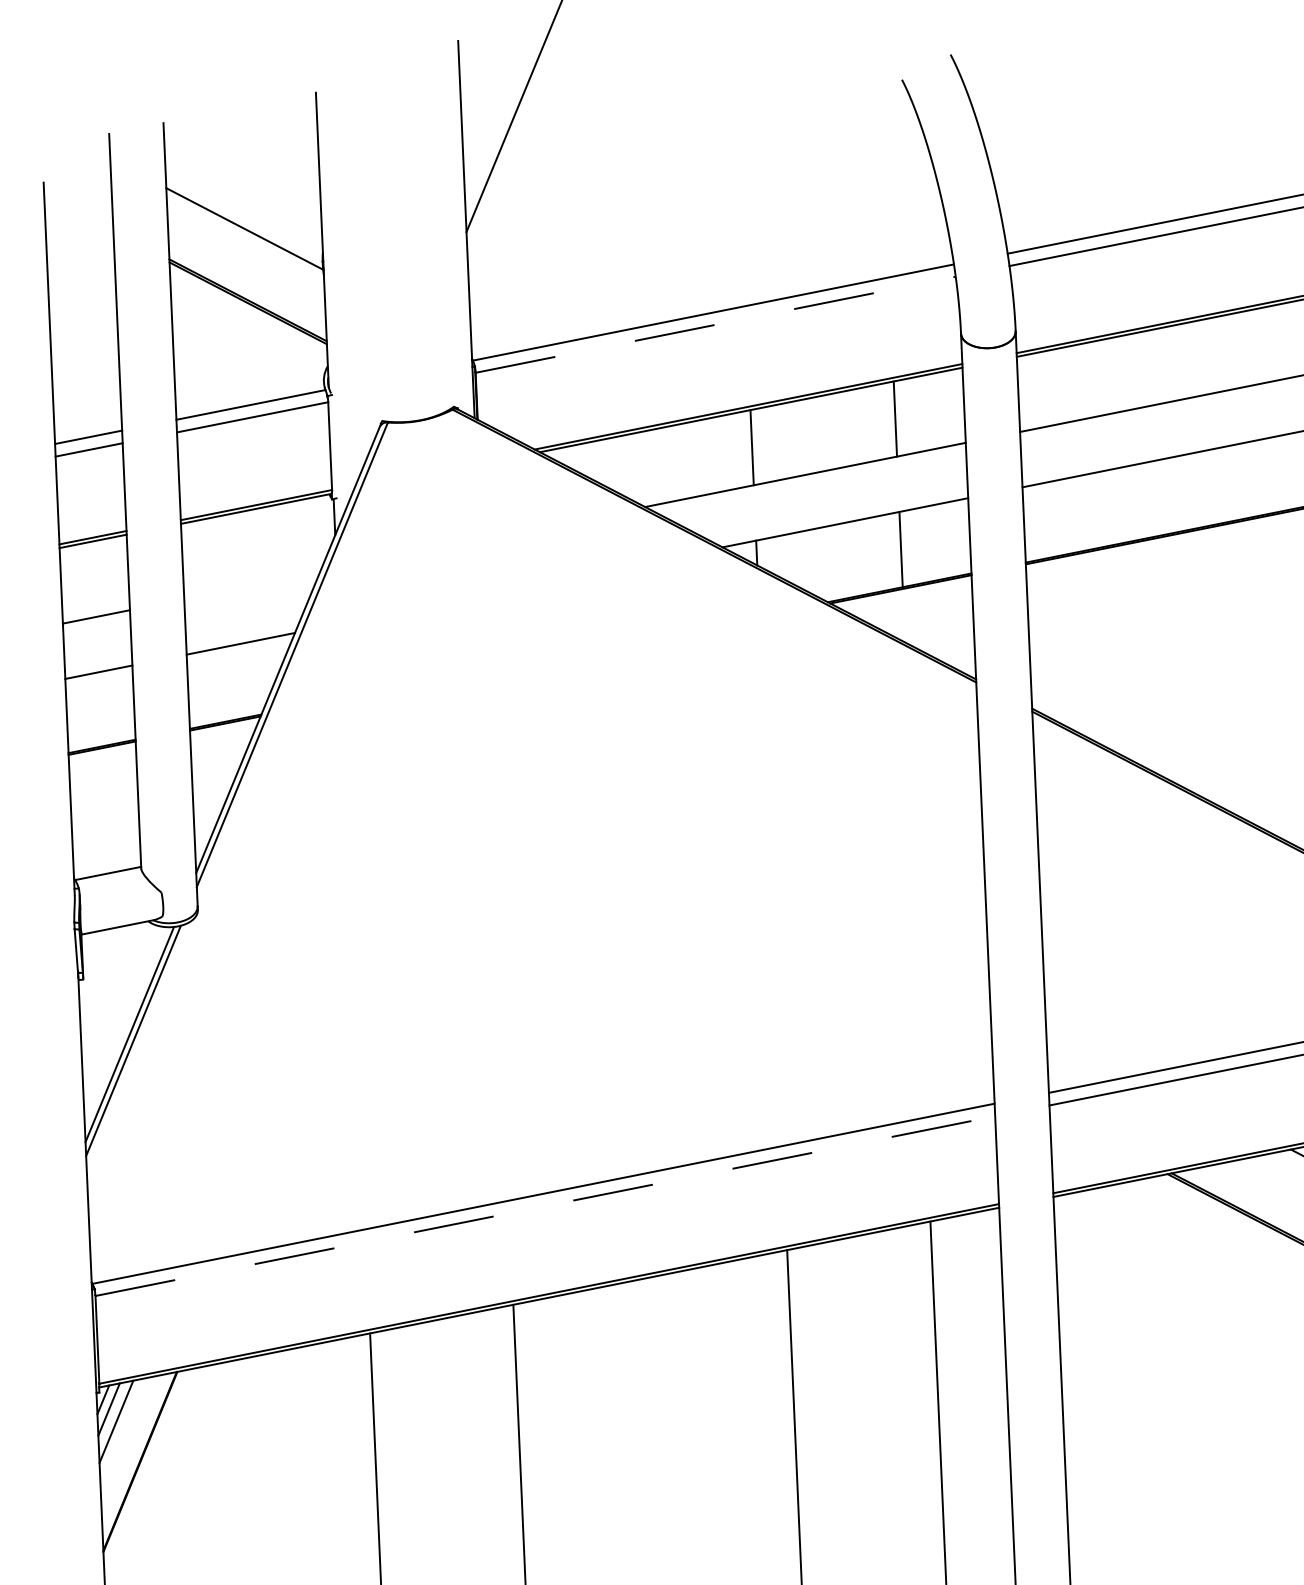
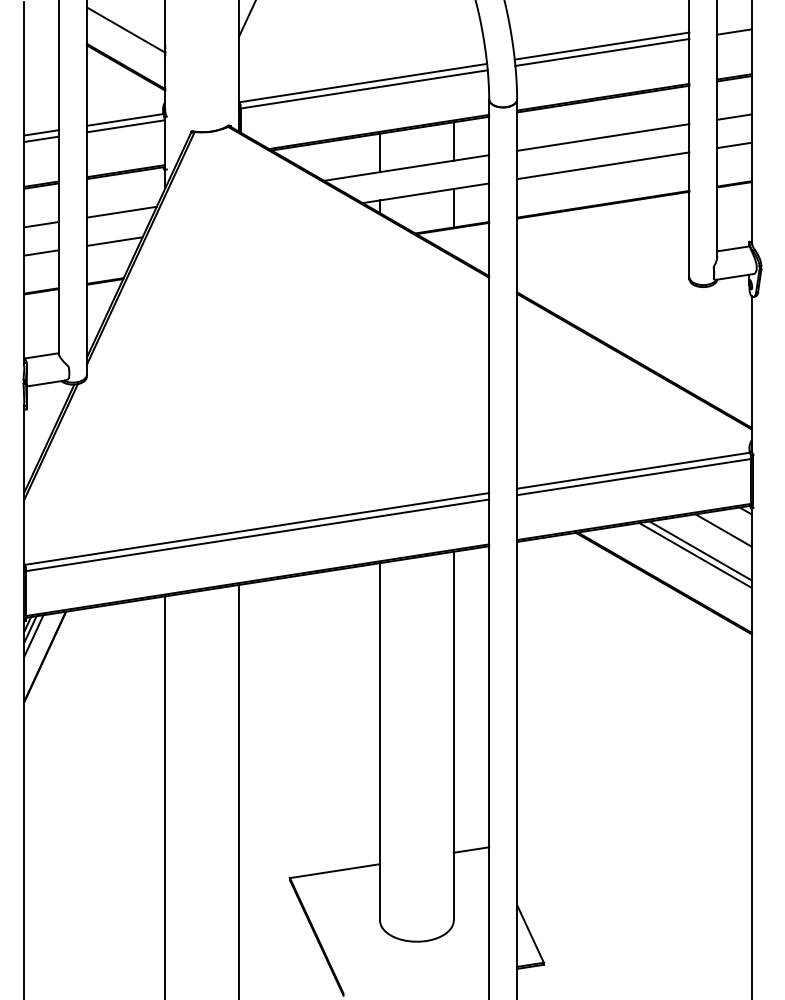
line: (716, 324) -> (364, 89), dashed -> solid
line: (251, 584) -> (121, 211), added
line: (547, 1206) -> (258, 535), dashed -> solid

